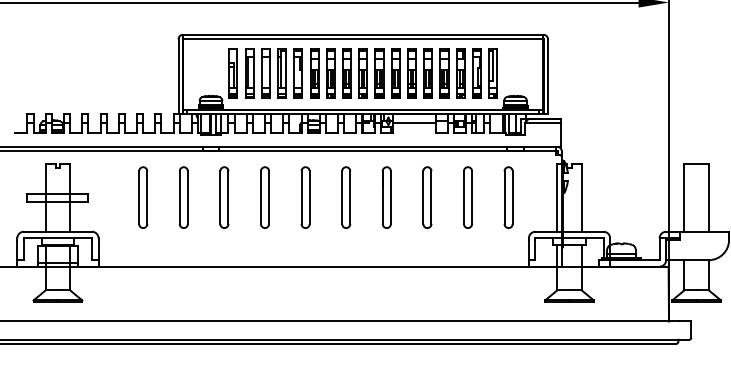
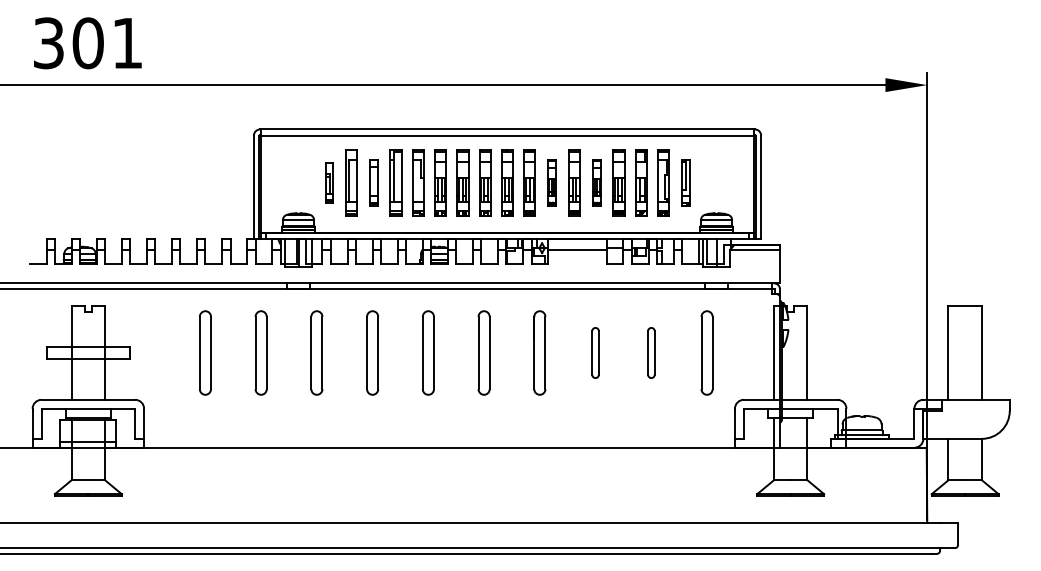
part: (233, 73) -> (329, 182), size x0.6
part: (265, 73) -> (373, 182), size x0.7
part: (396, 73) -> (552, 182), size x0.7
part: (428, 73) -> (596, 182), size x0.7
part: (492, 73) -> (685, 182), size x0.7
part: (427, 197) -> (595, 352), size x0.6
part: (468, 197) -> (651, 352), size x0.6

